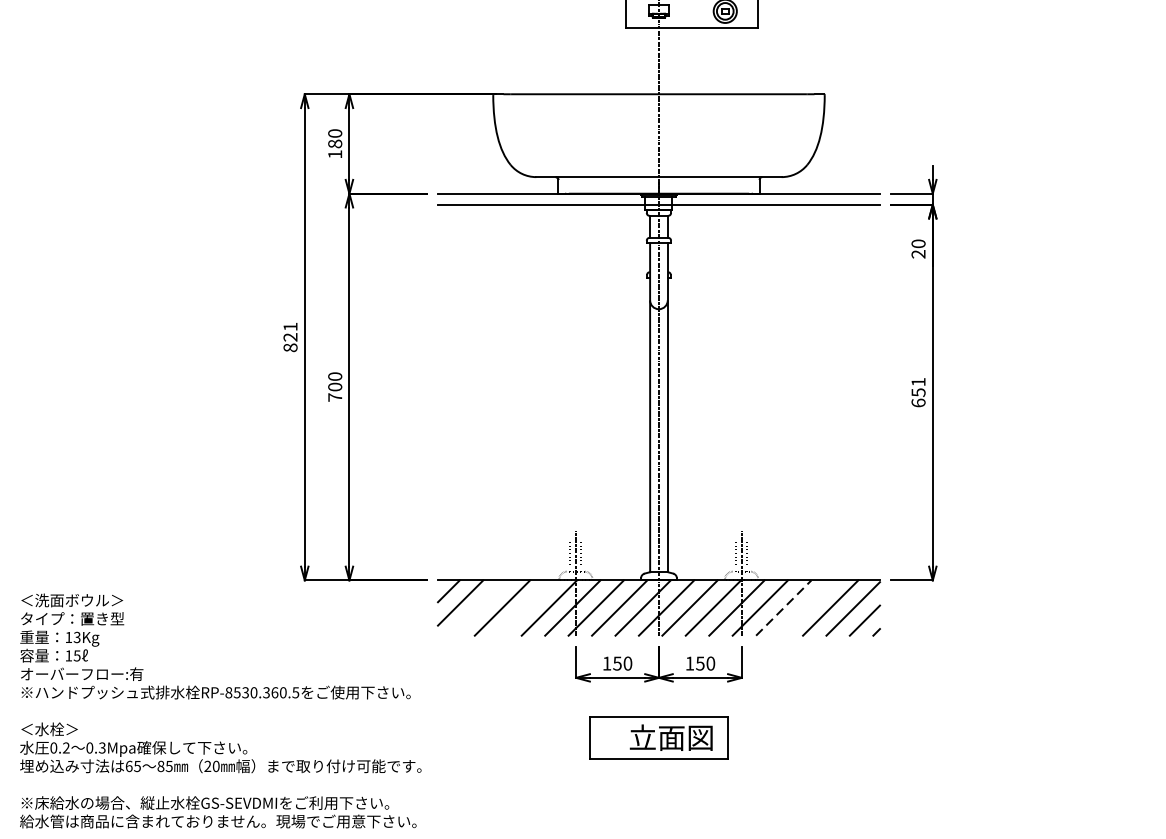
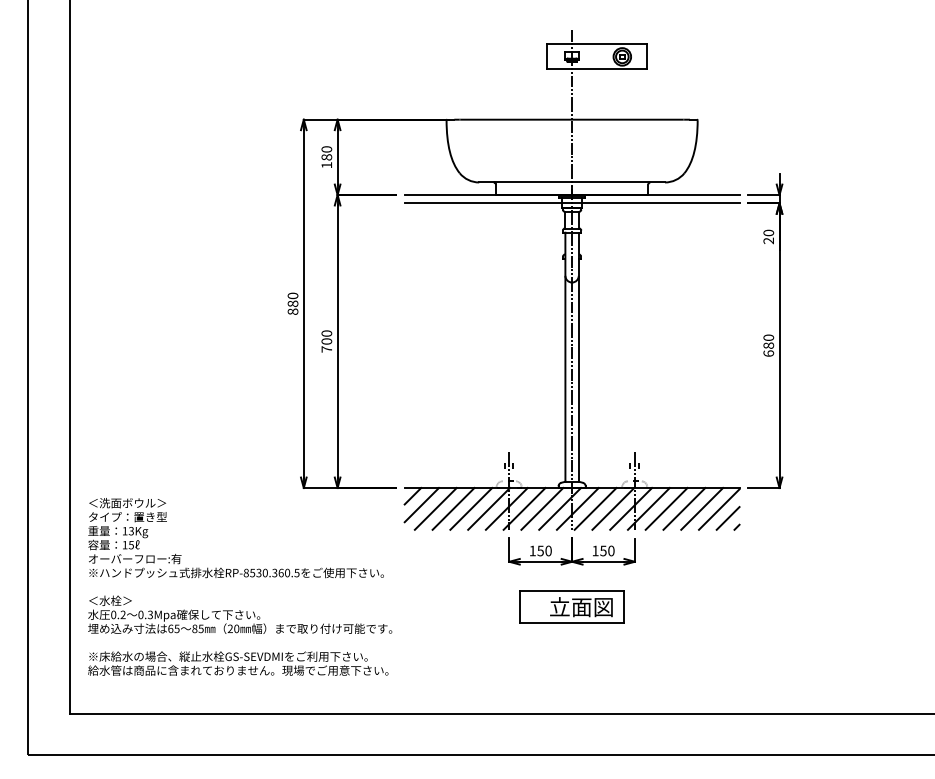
text: (289, 331) -> (292, 299), 821 -> 880
text: (918, 387) -> (768, 341), 651 -> 680
line: (478, 607) -> (435, 508), added
line: (526, 607) -> (471, 508), added
line: (783, 607) -> (666, 508), dashed -> solid
line: (807, 607) -> (684, 508), added

